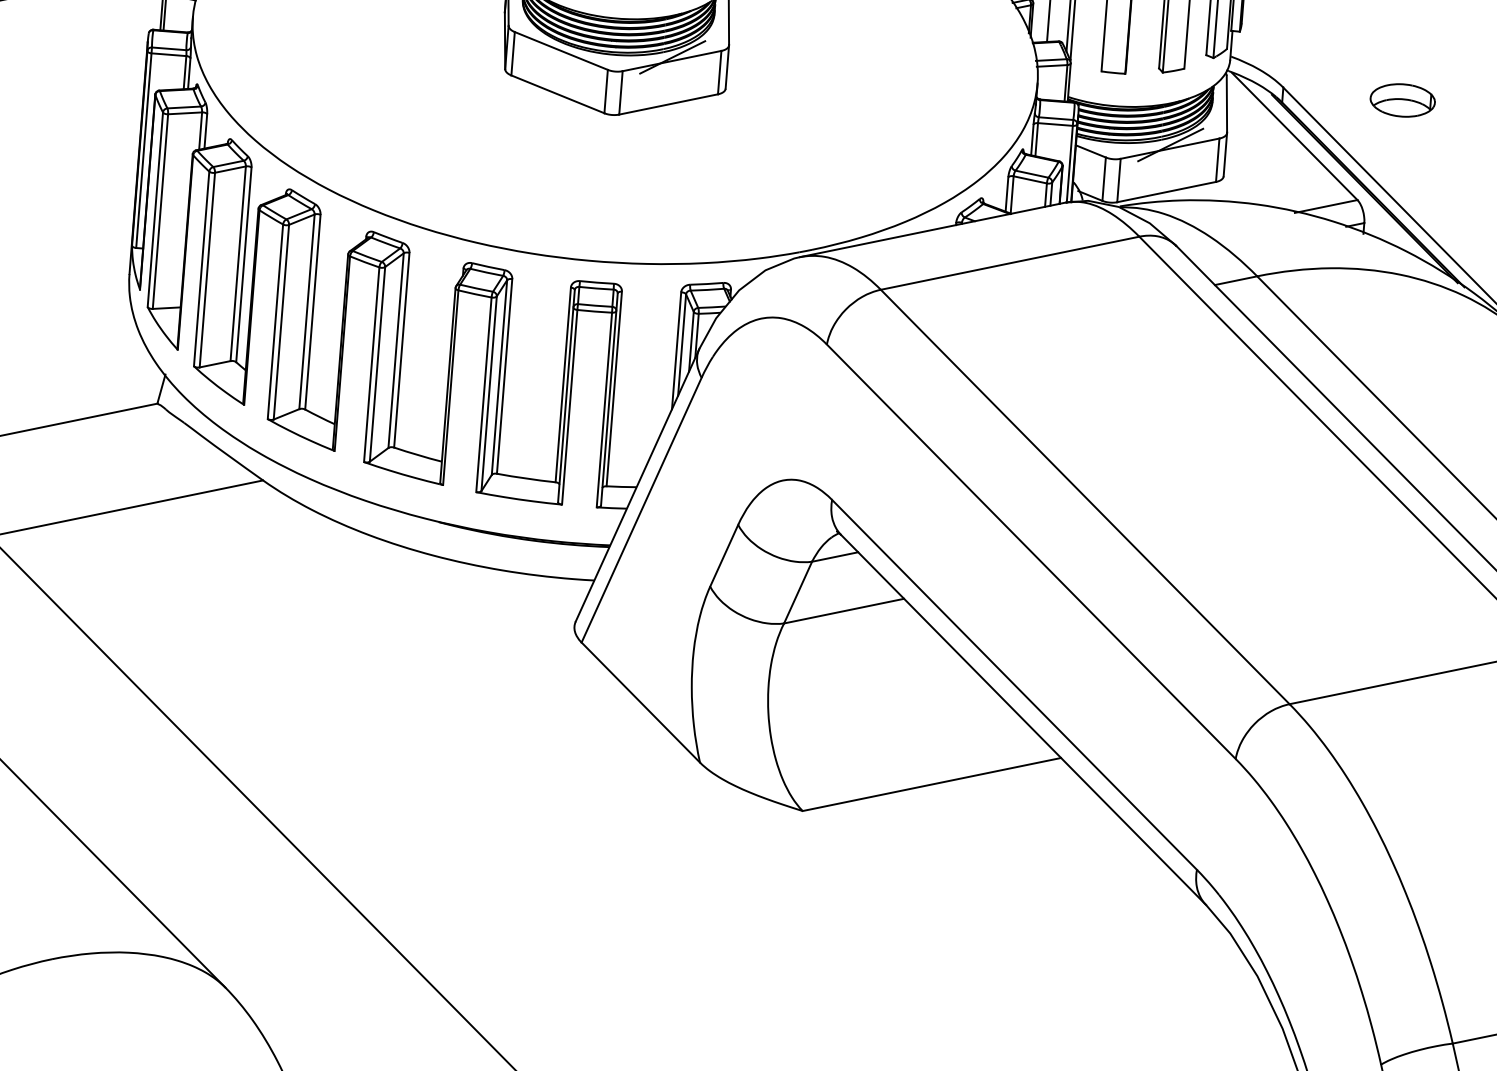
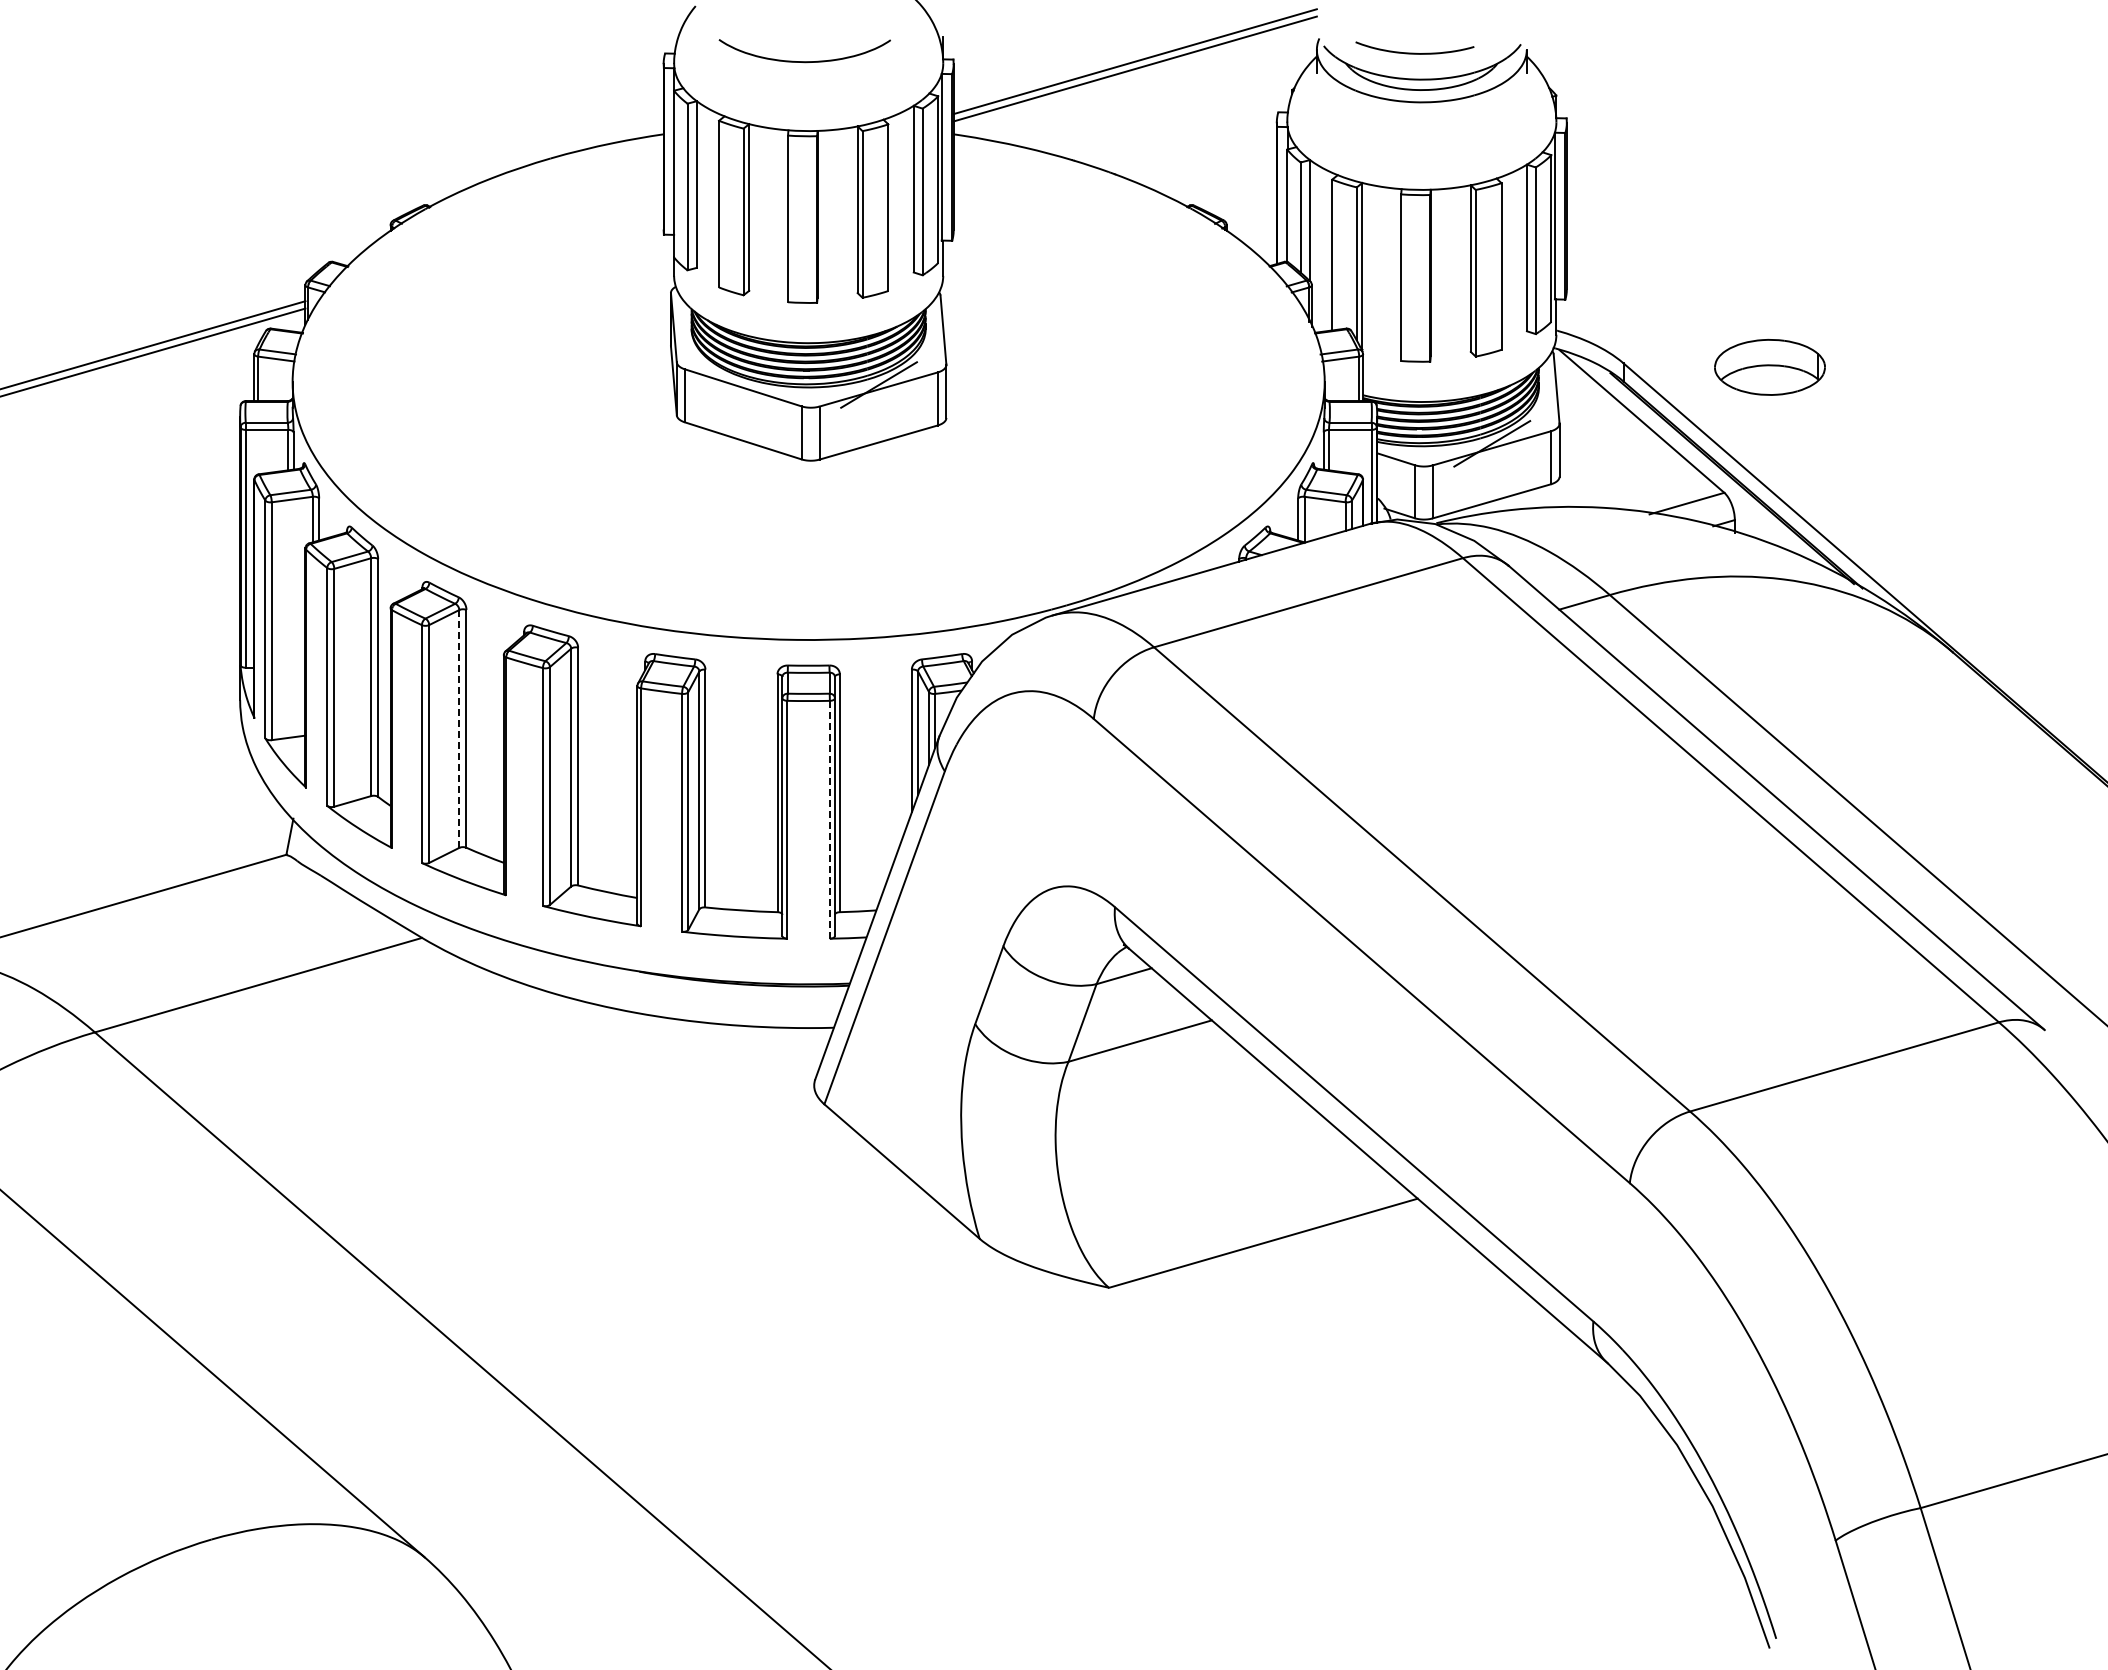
part: (1402, 100) -> (1769, 367), size x1.4
line: (307, 311) -> (459, 728), solid -> dashed
line: (604, 409) -> (829, 819), solid -> dashed

